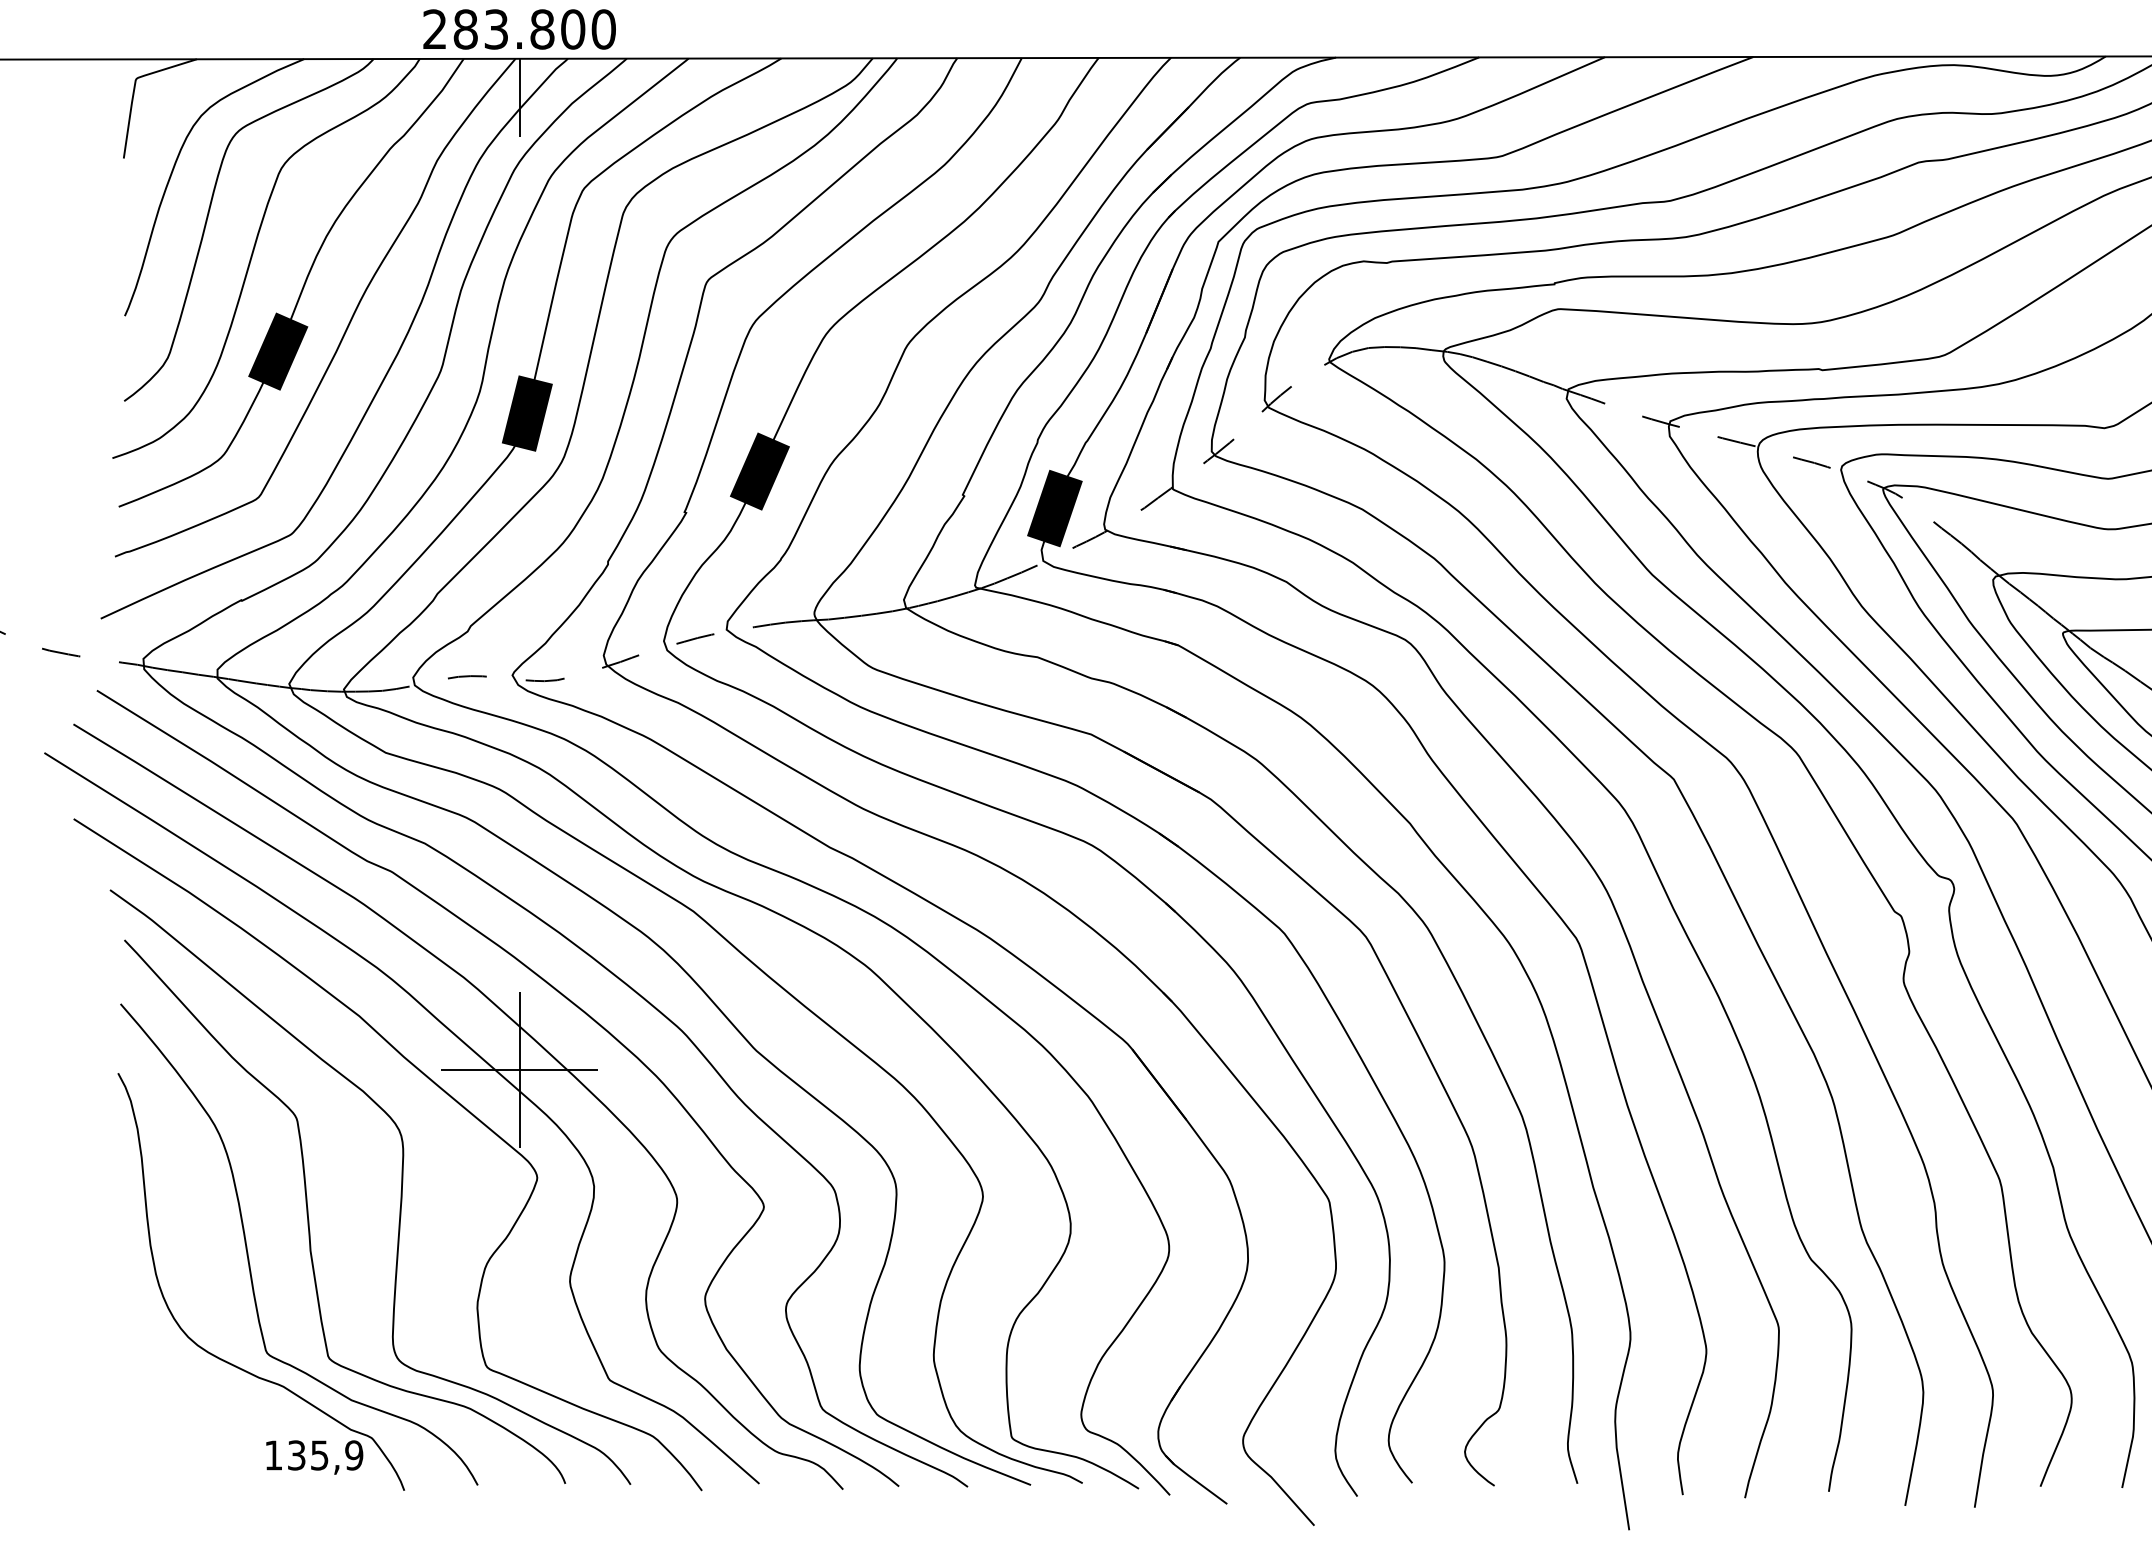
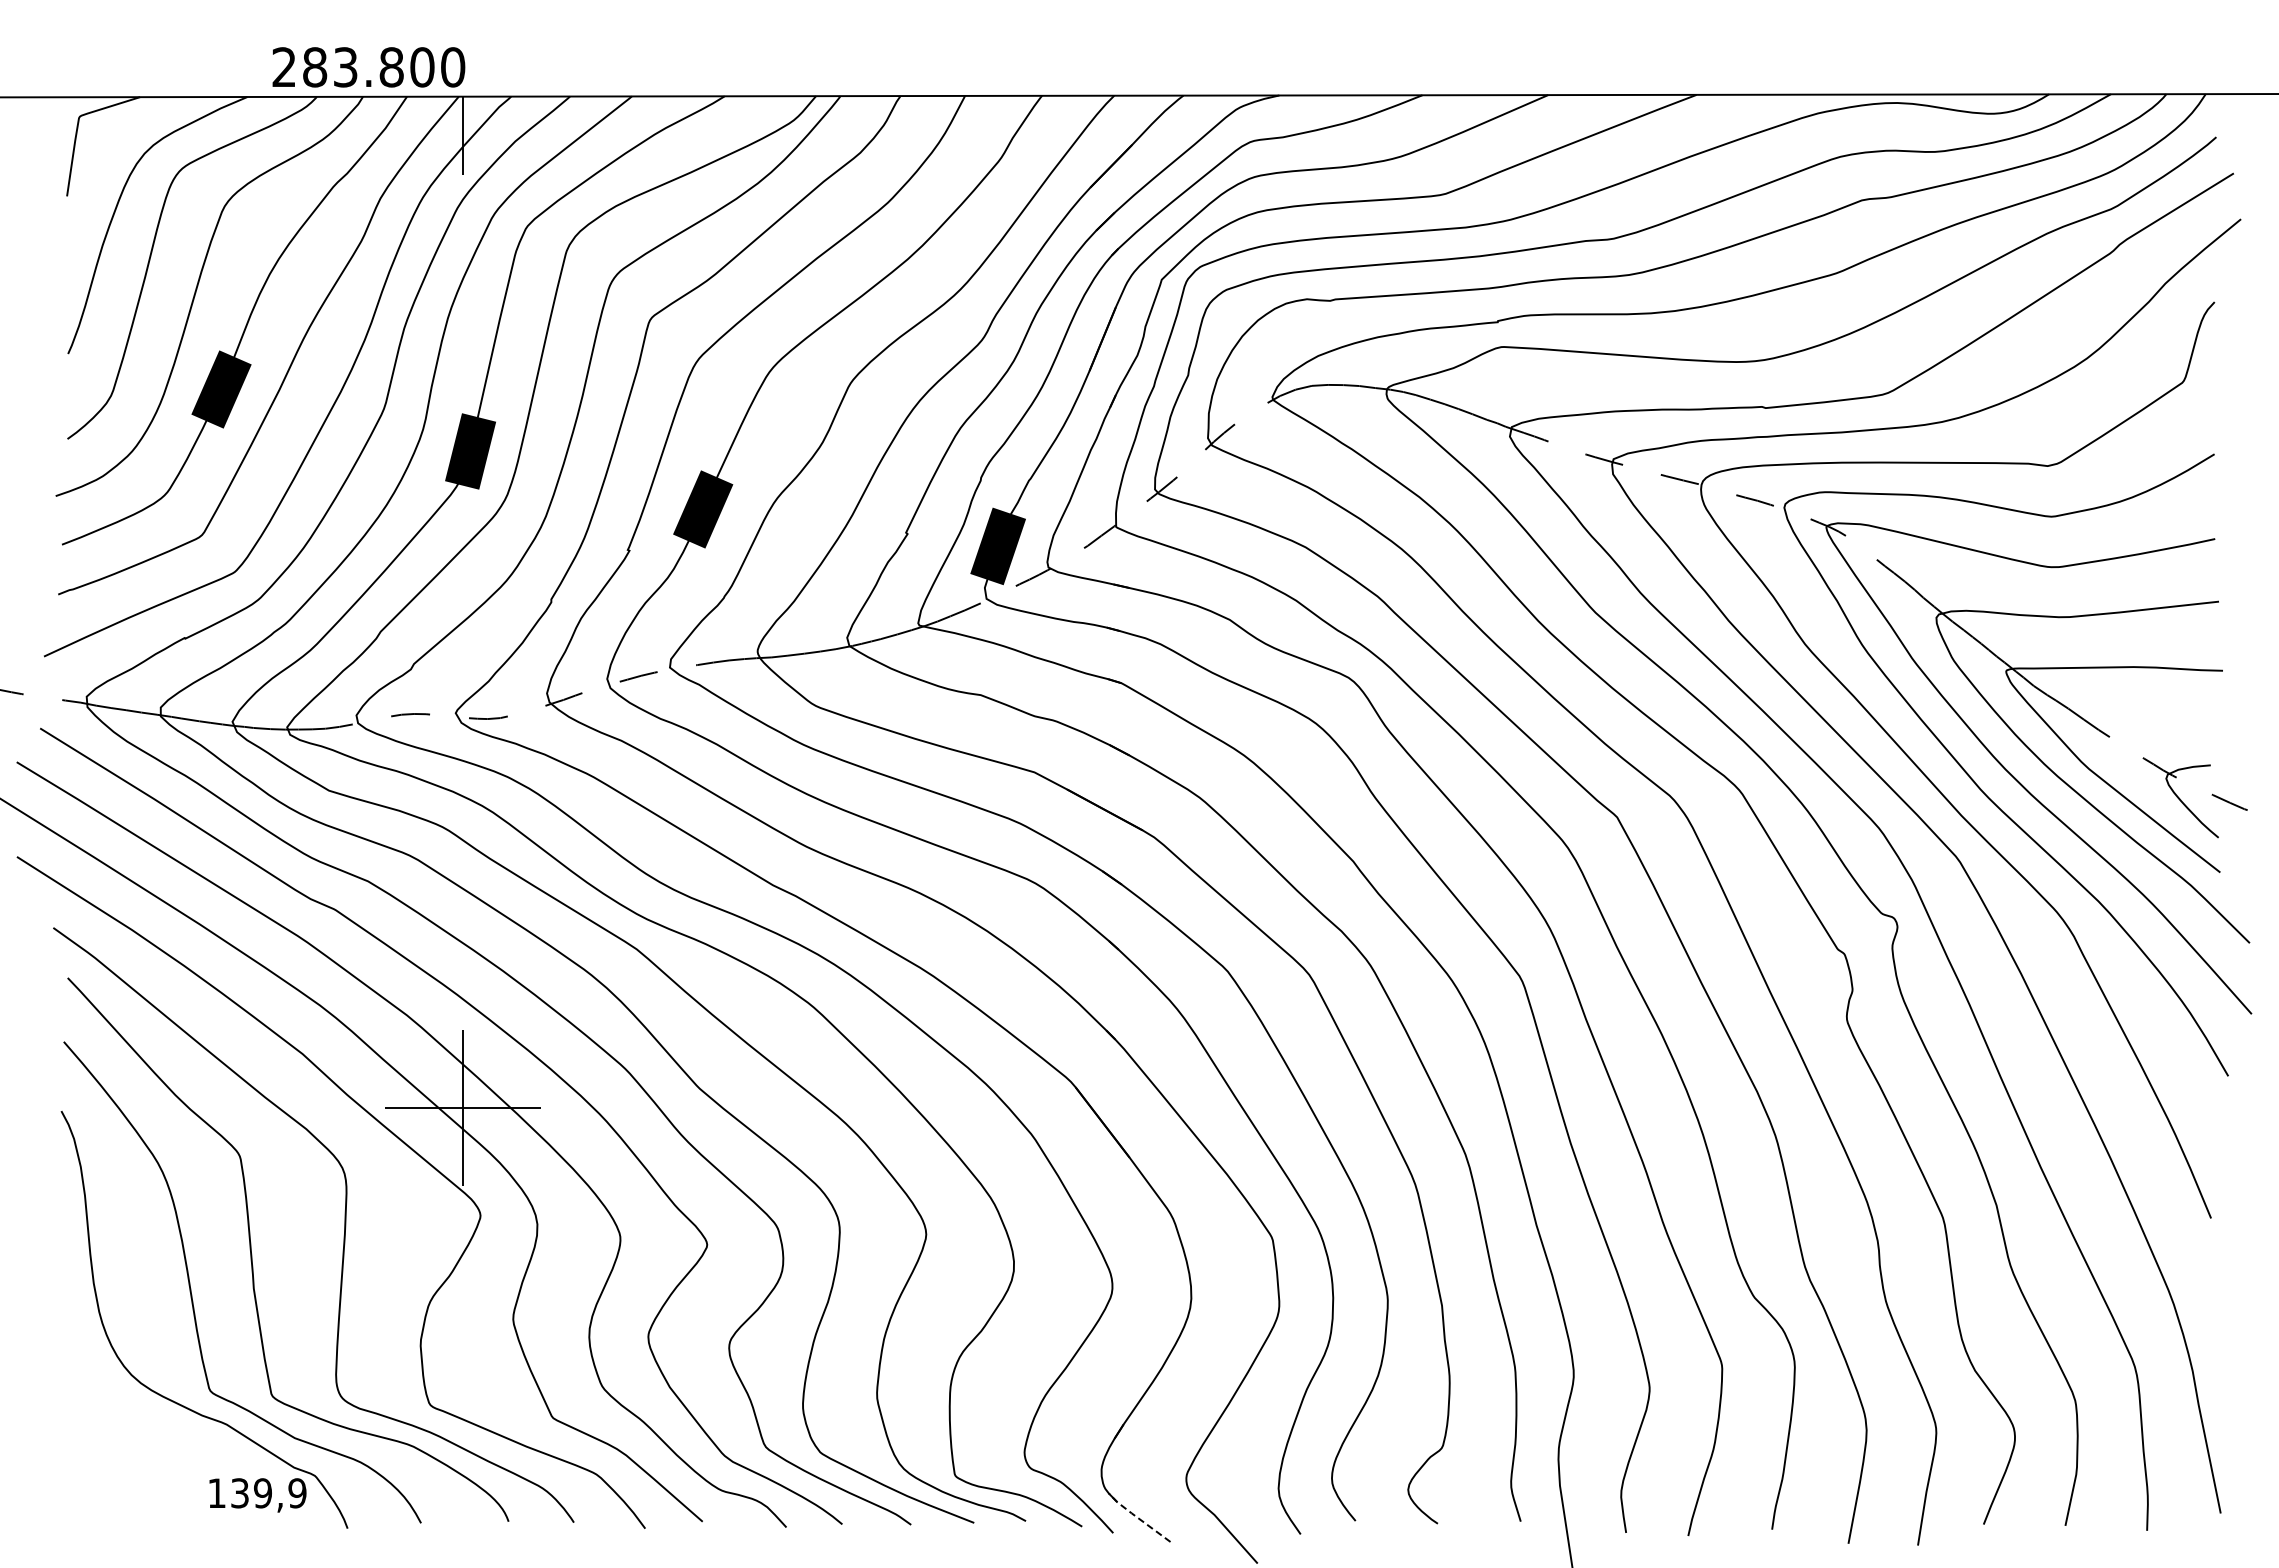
text: (519, 29) -> (368, 67), moved
text: (319, 1455) -> (262, 1493), 135,9 -> 139,9
line: (1194, 1479) -> (1137, 1517), solid -> dashed

